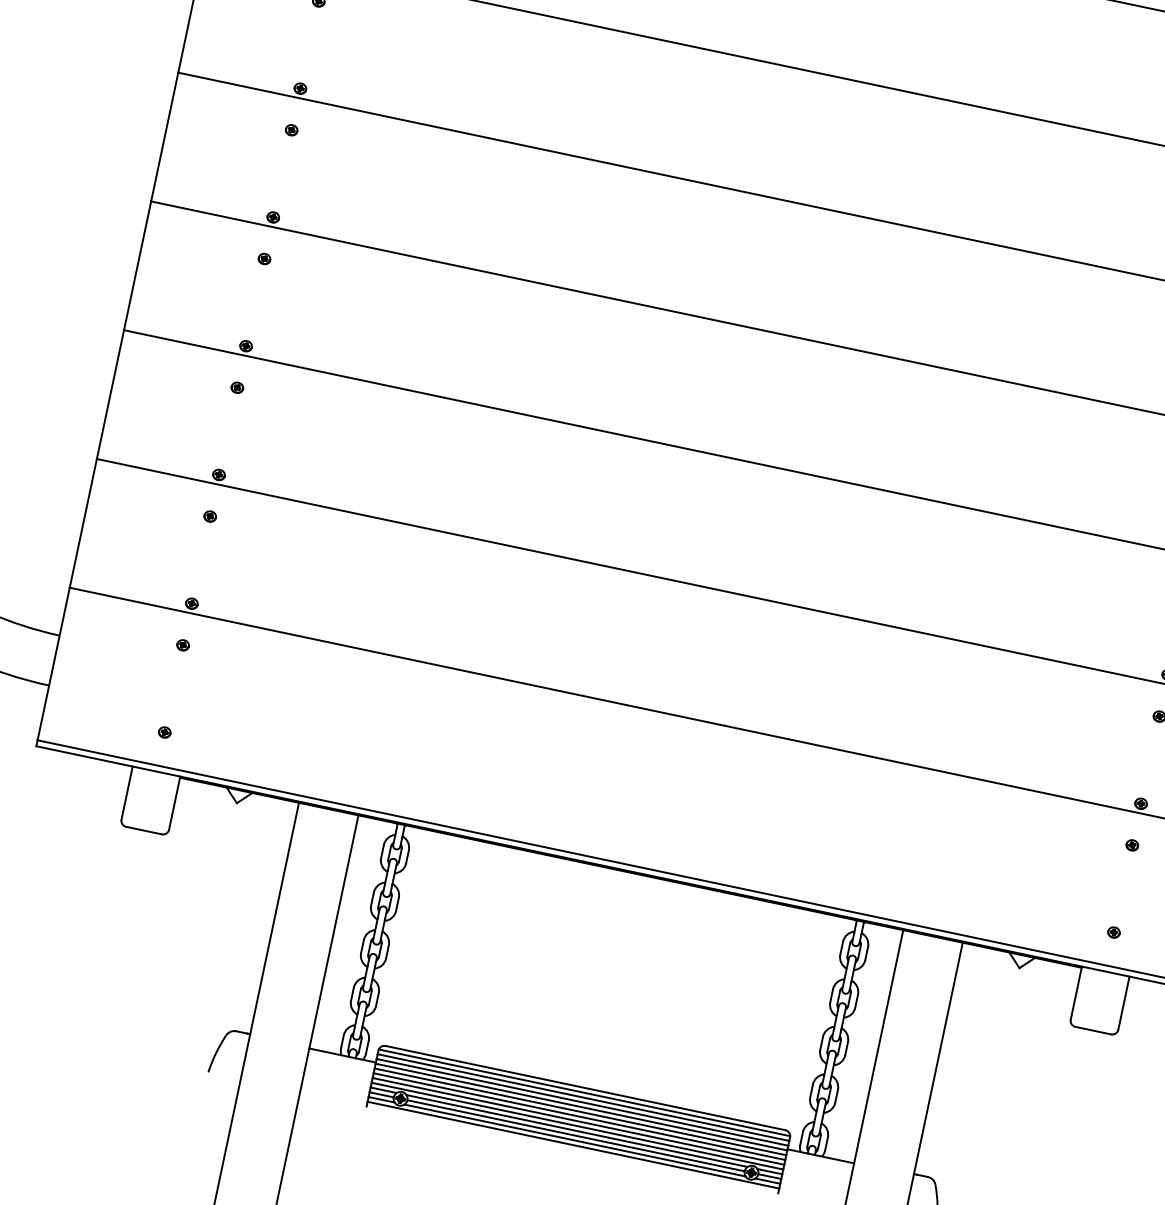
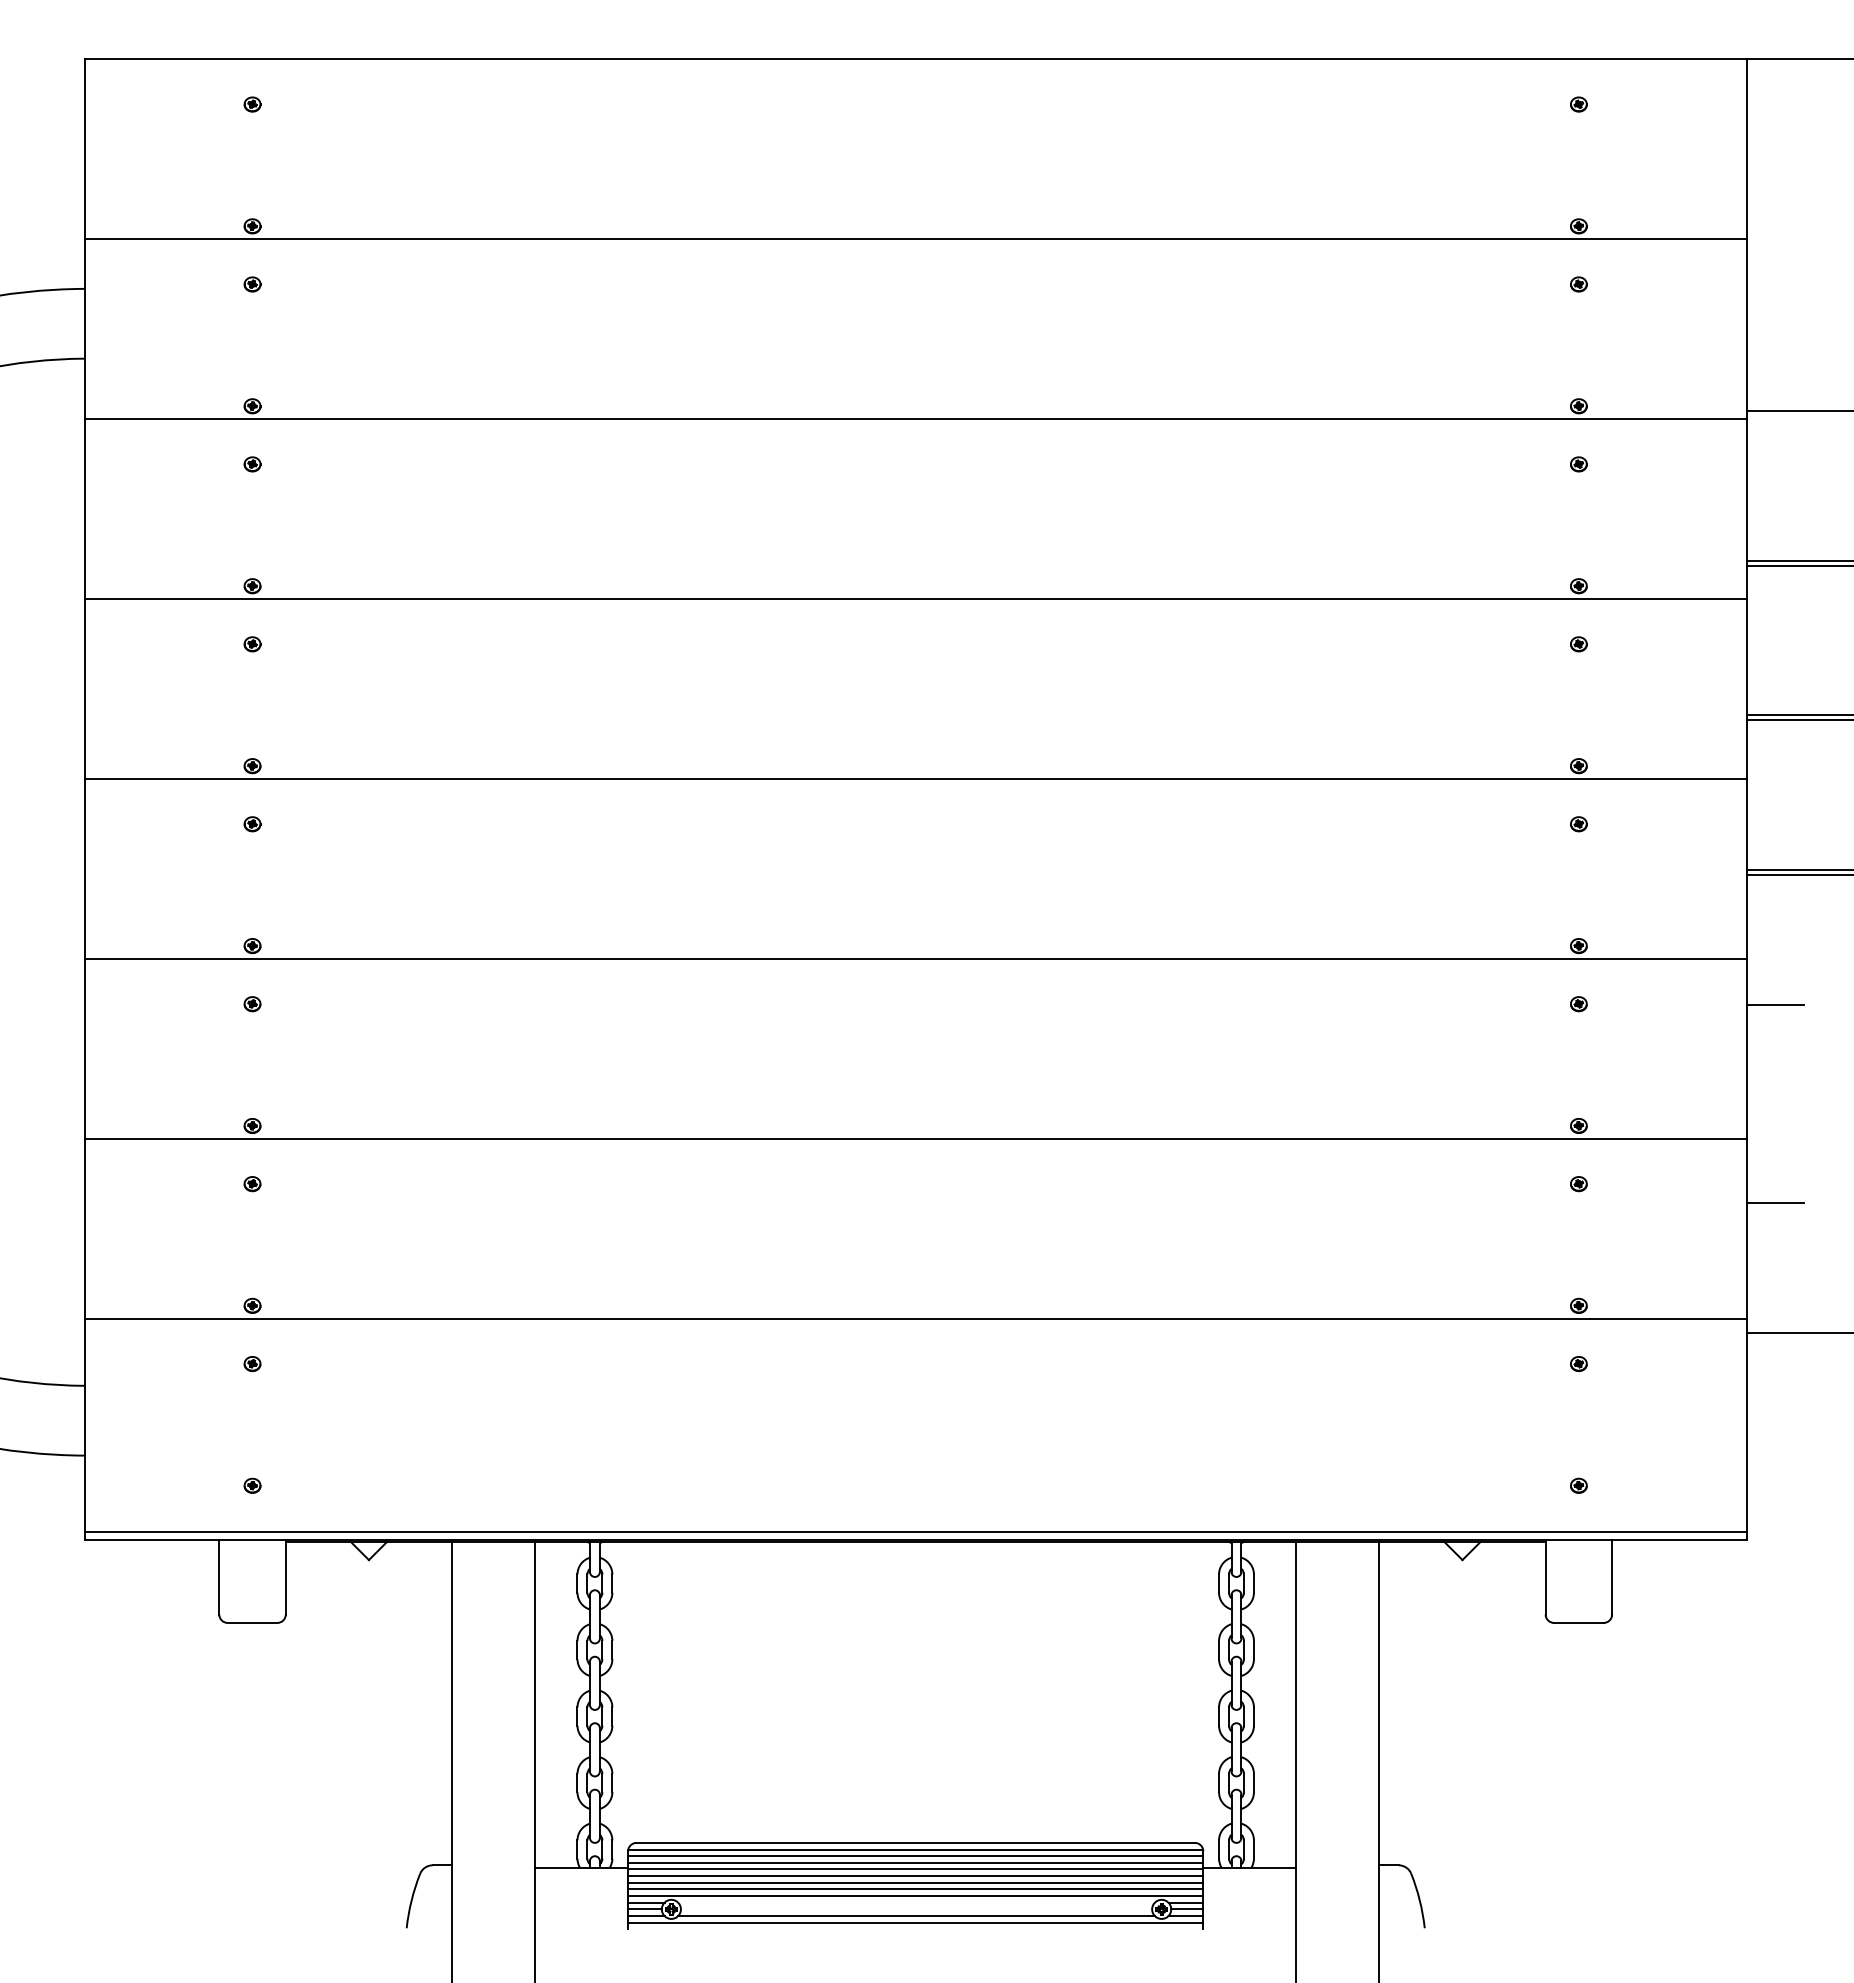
line: (577, 1130) -> (916, 1902), removed
line: (576, 1135) -> (916, 1909), removed

